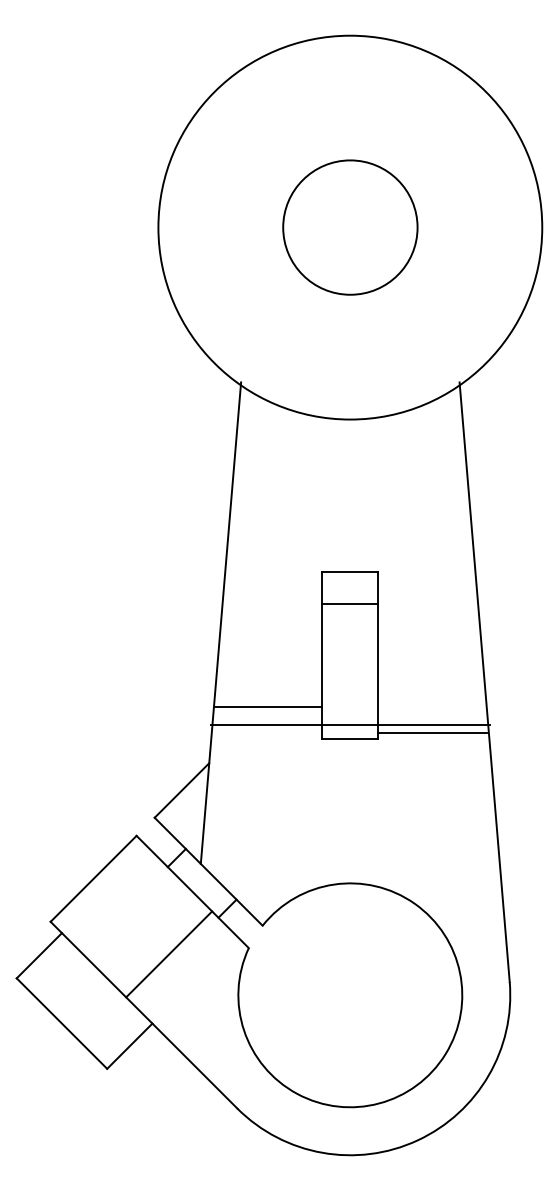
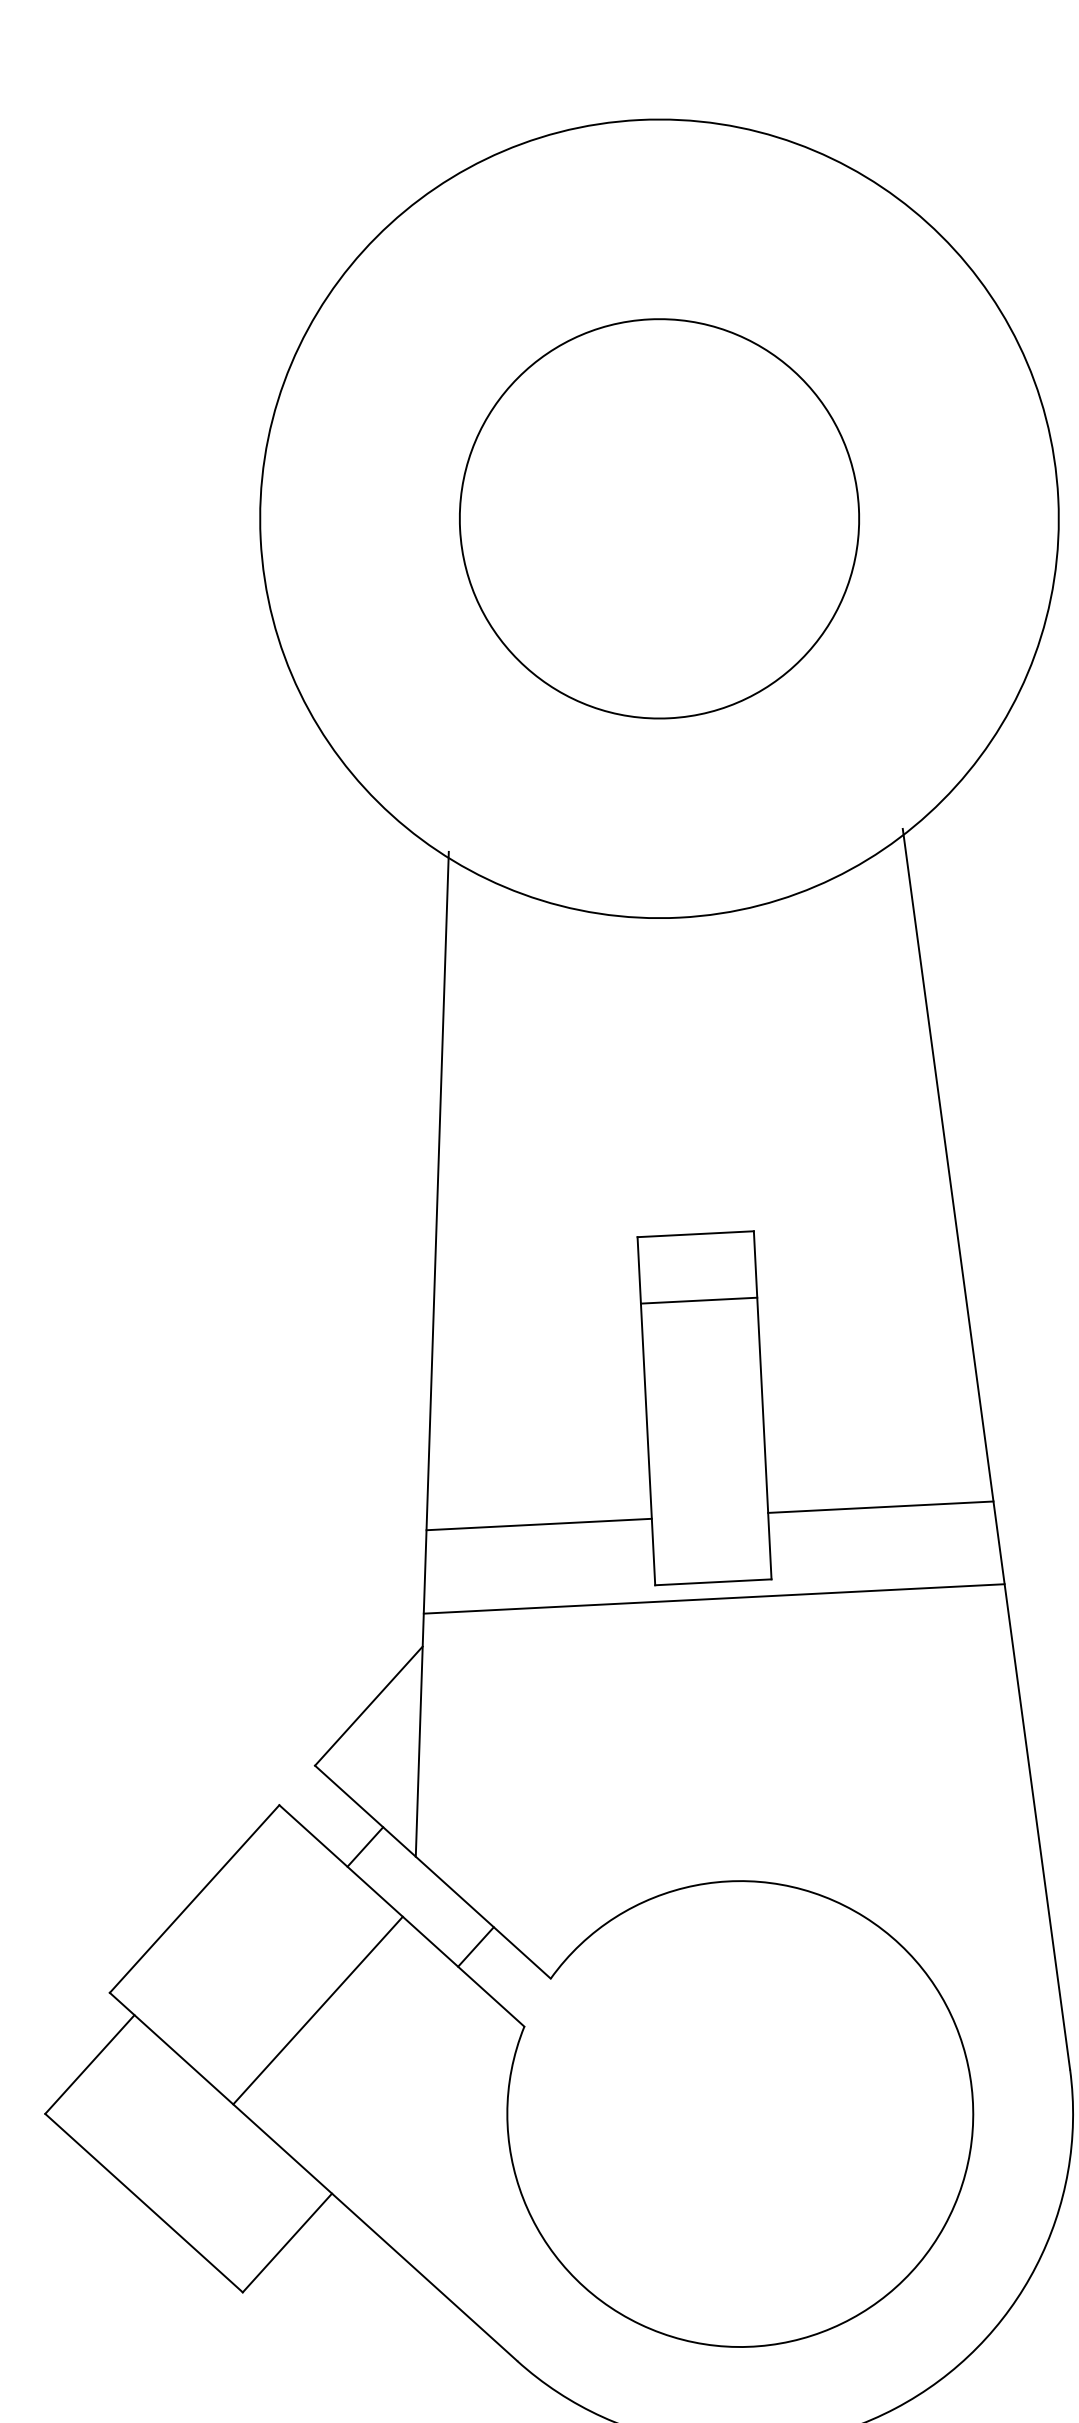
circle: (350, 227) -> (659, 518), size x1.43
line: (350, 725) -> (714, 1599), moved
line: (432, 733) -> (880, 1507), moved
line: (169, 954) -> (318, 2010), moved

